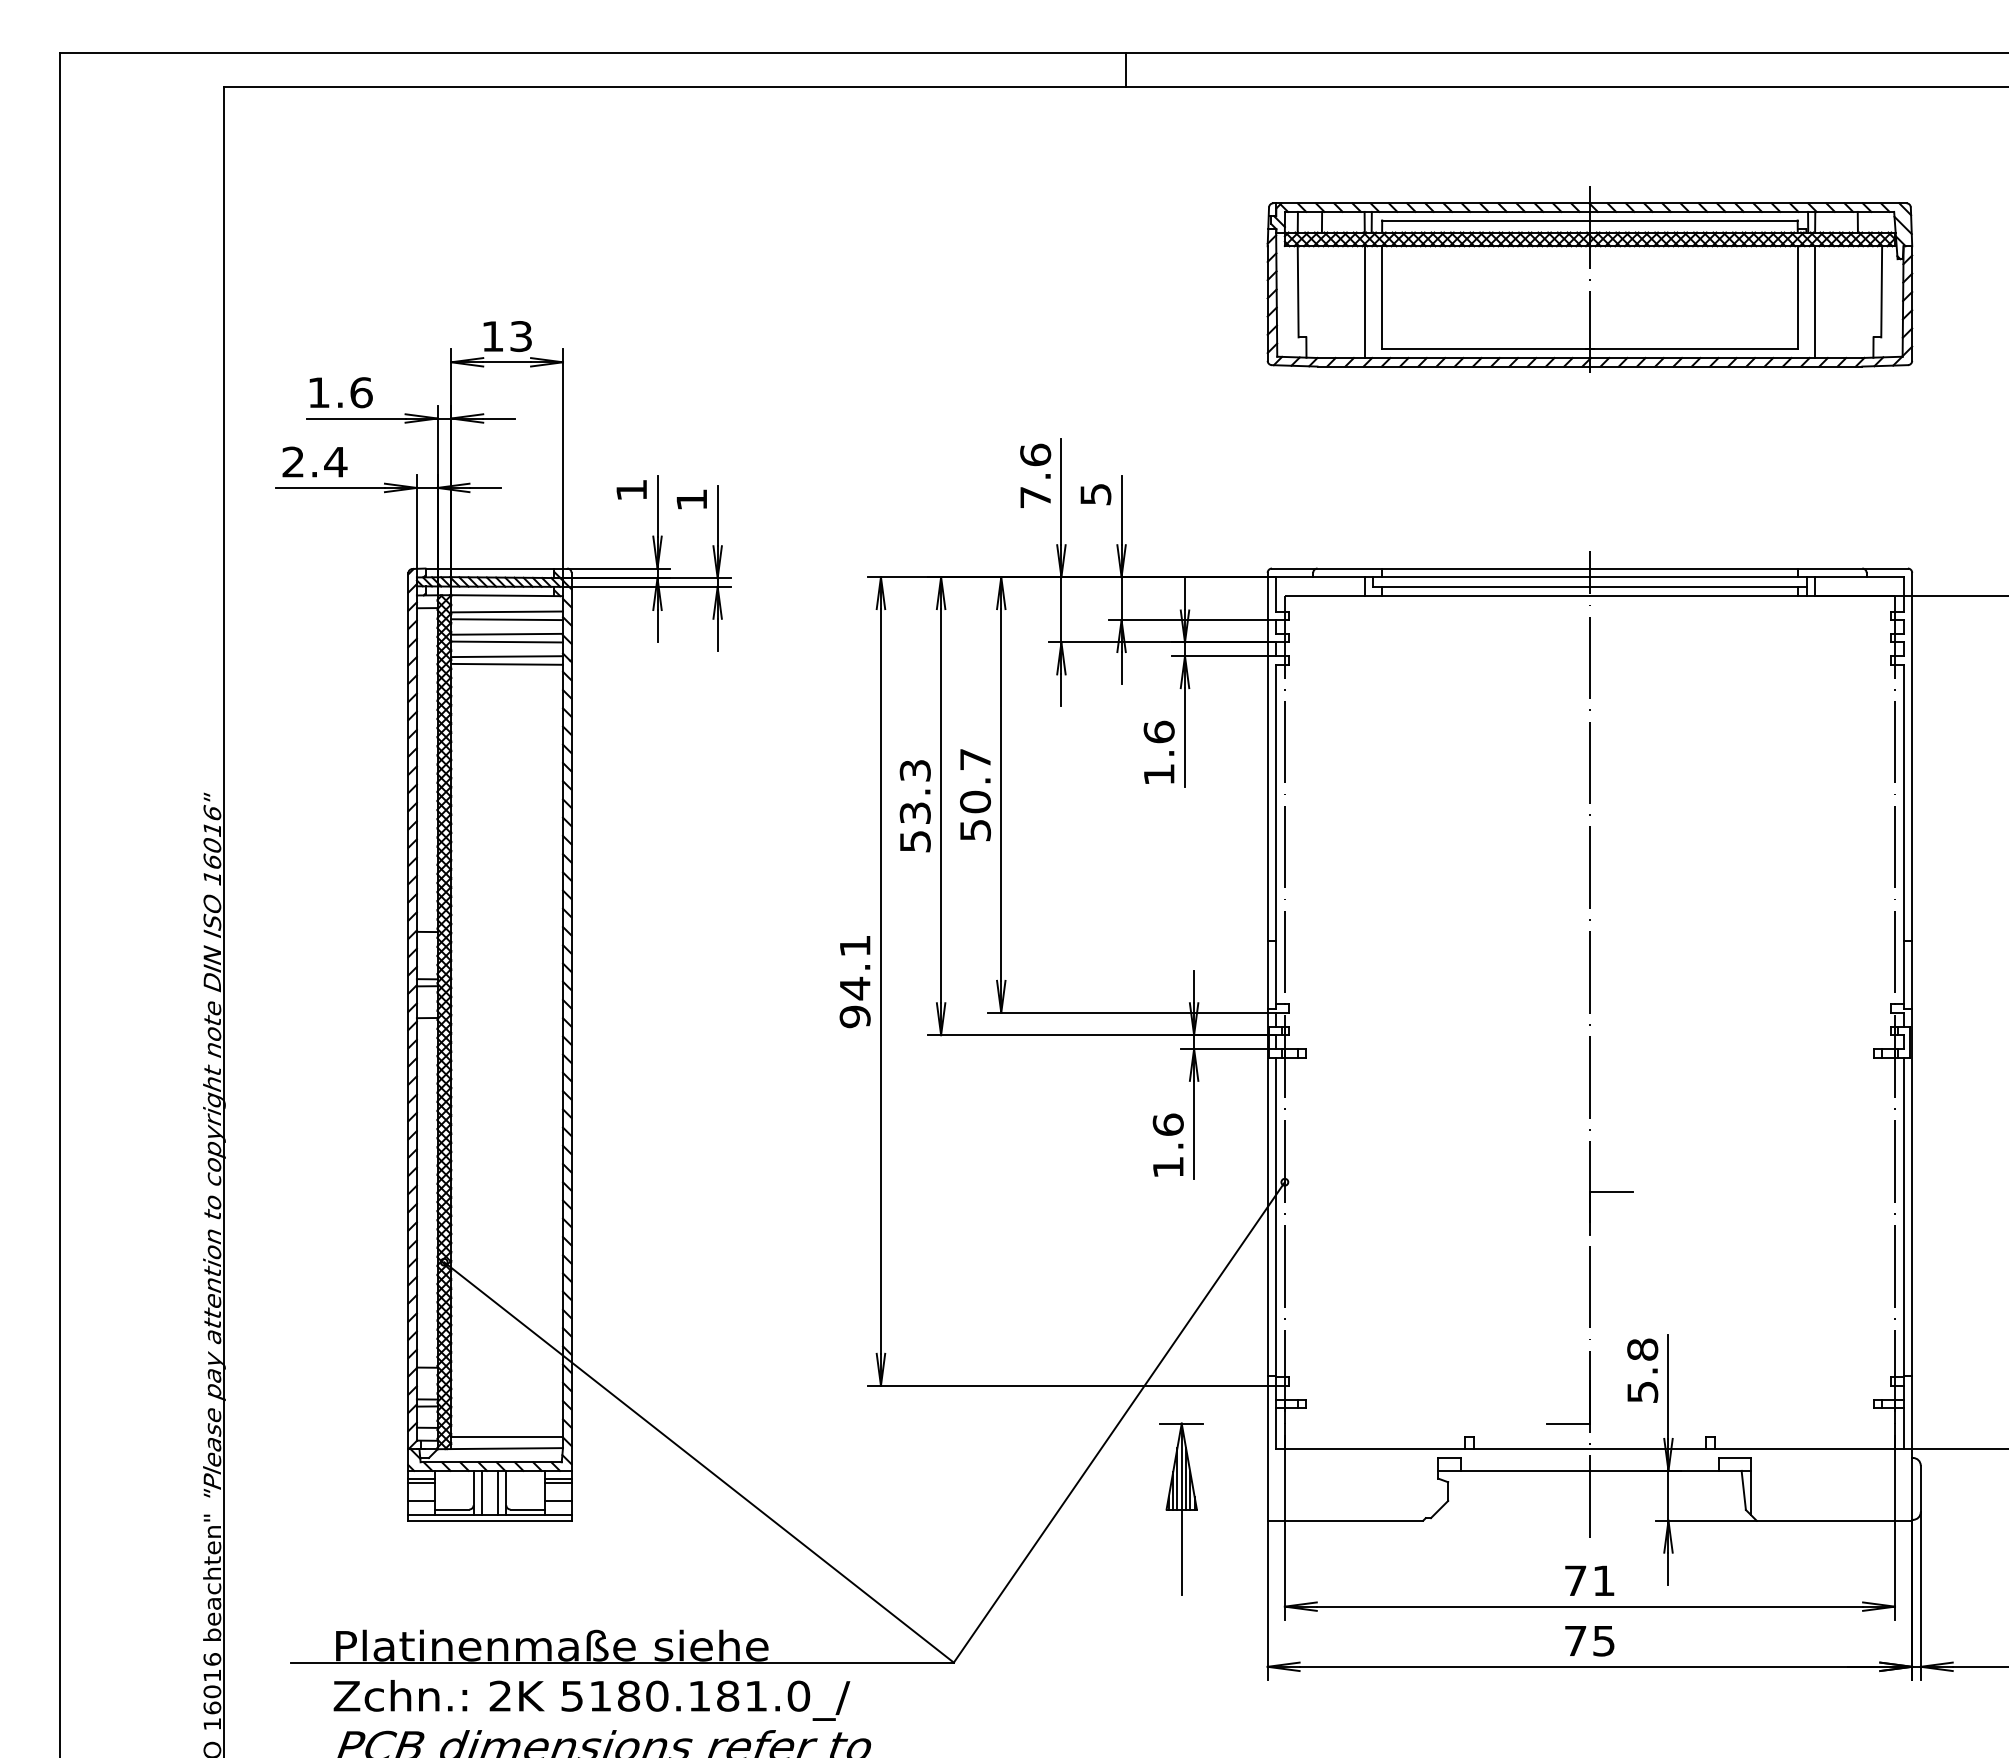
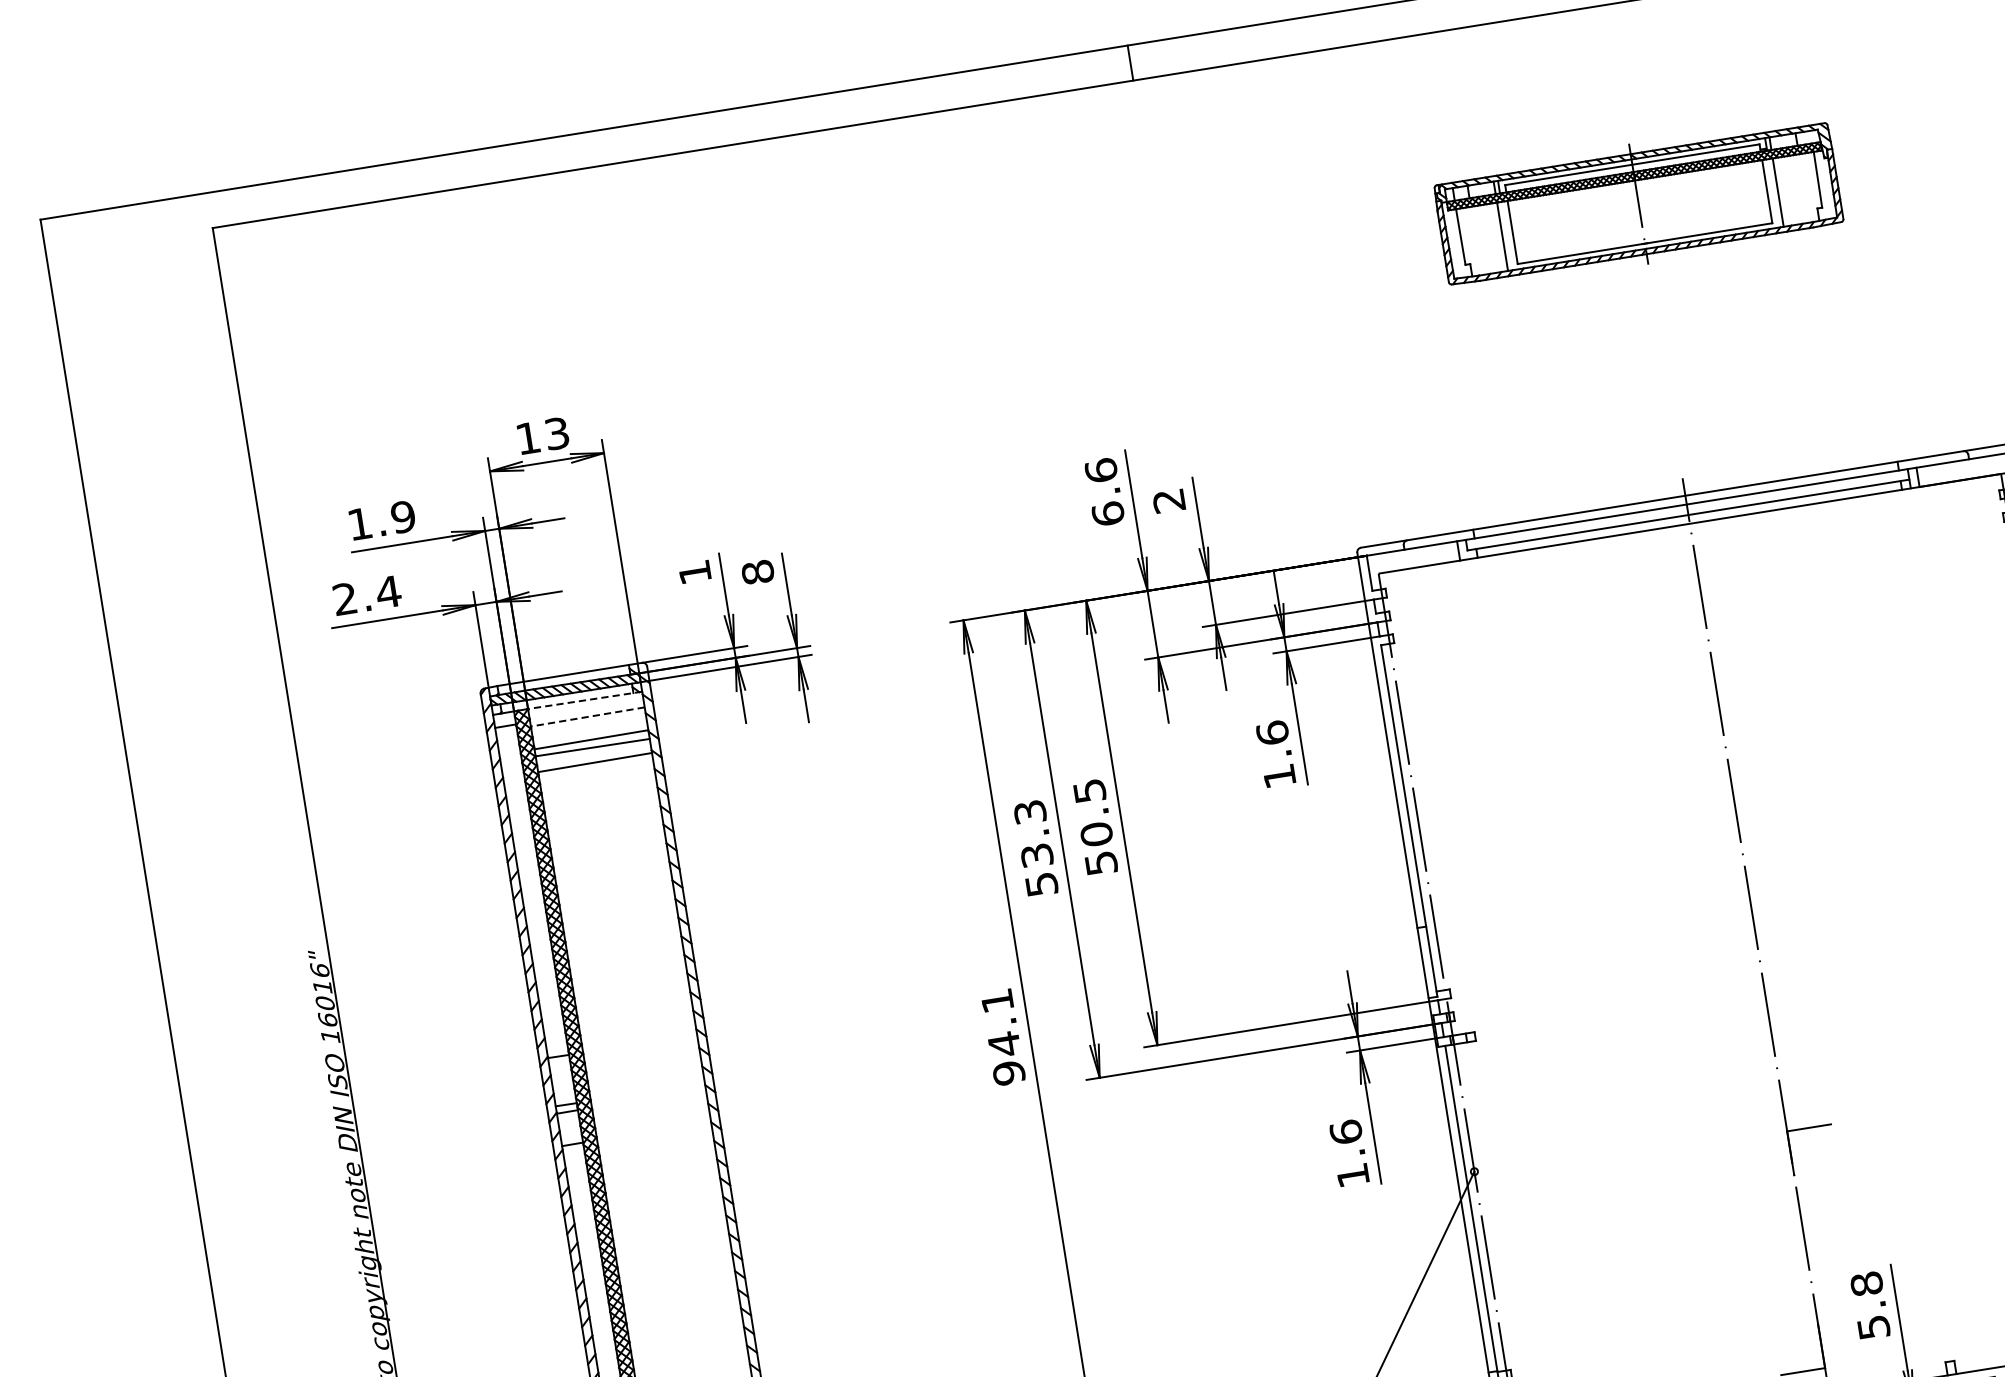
part: (1589, 279) -> (1637, 200), size x0.6
text: (361, 392) -> (403, 516), 1.6 -> 1.9
text: (1095, 494) -> (1168, 501), 5 -> 2
text: (1035, 497) -> (1108, 513), 7.6 -> 6.6
text: (691, 499) -> (757, 572), 1 -> 8
line: (507, 595) -> (585, 700), solid -> dashed
line: (507, 611) -> (588, 716), solid -> dashed
line: (506, 619) -> (588, 724), removed
line: (506, 663) -> (595, 769), removed
text: (975, 759) -> (1089, 790), 50.7 -> 50.5

